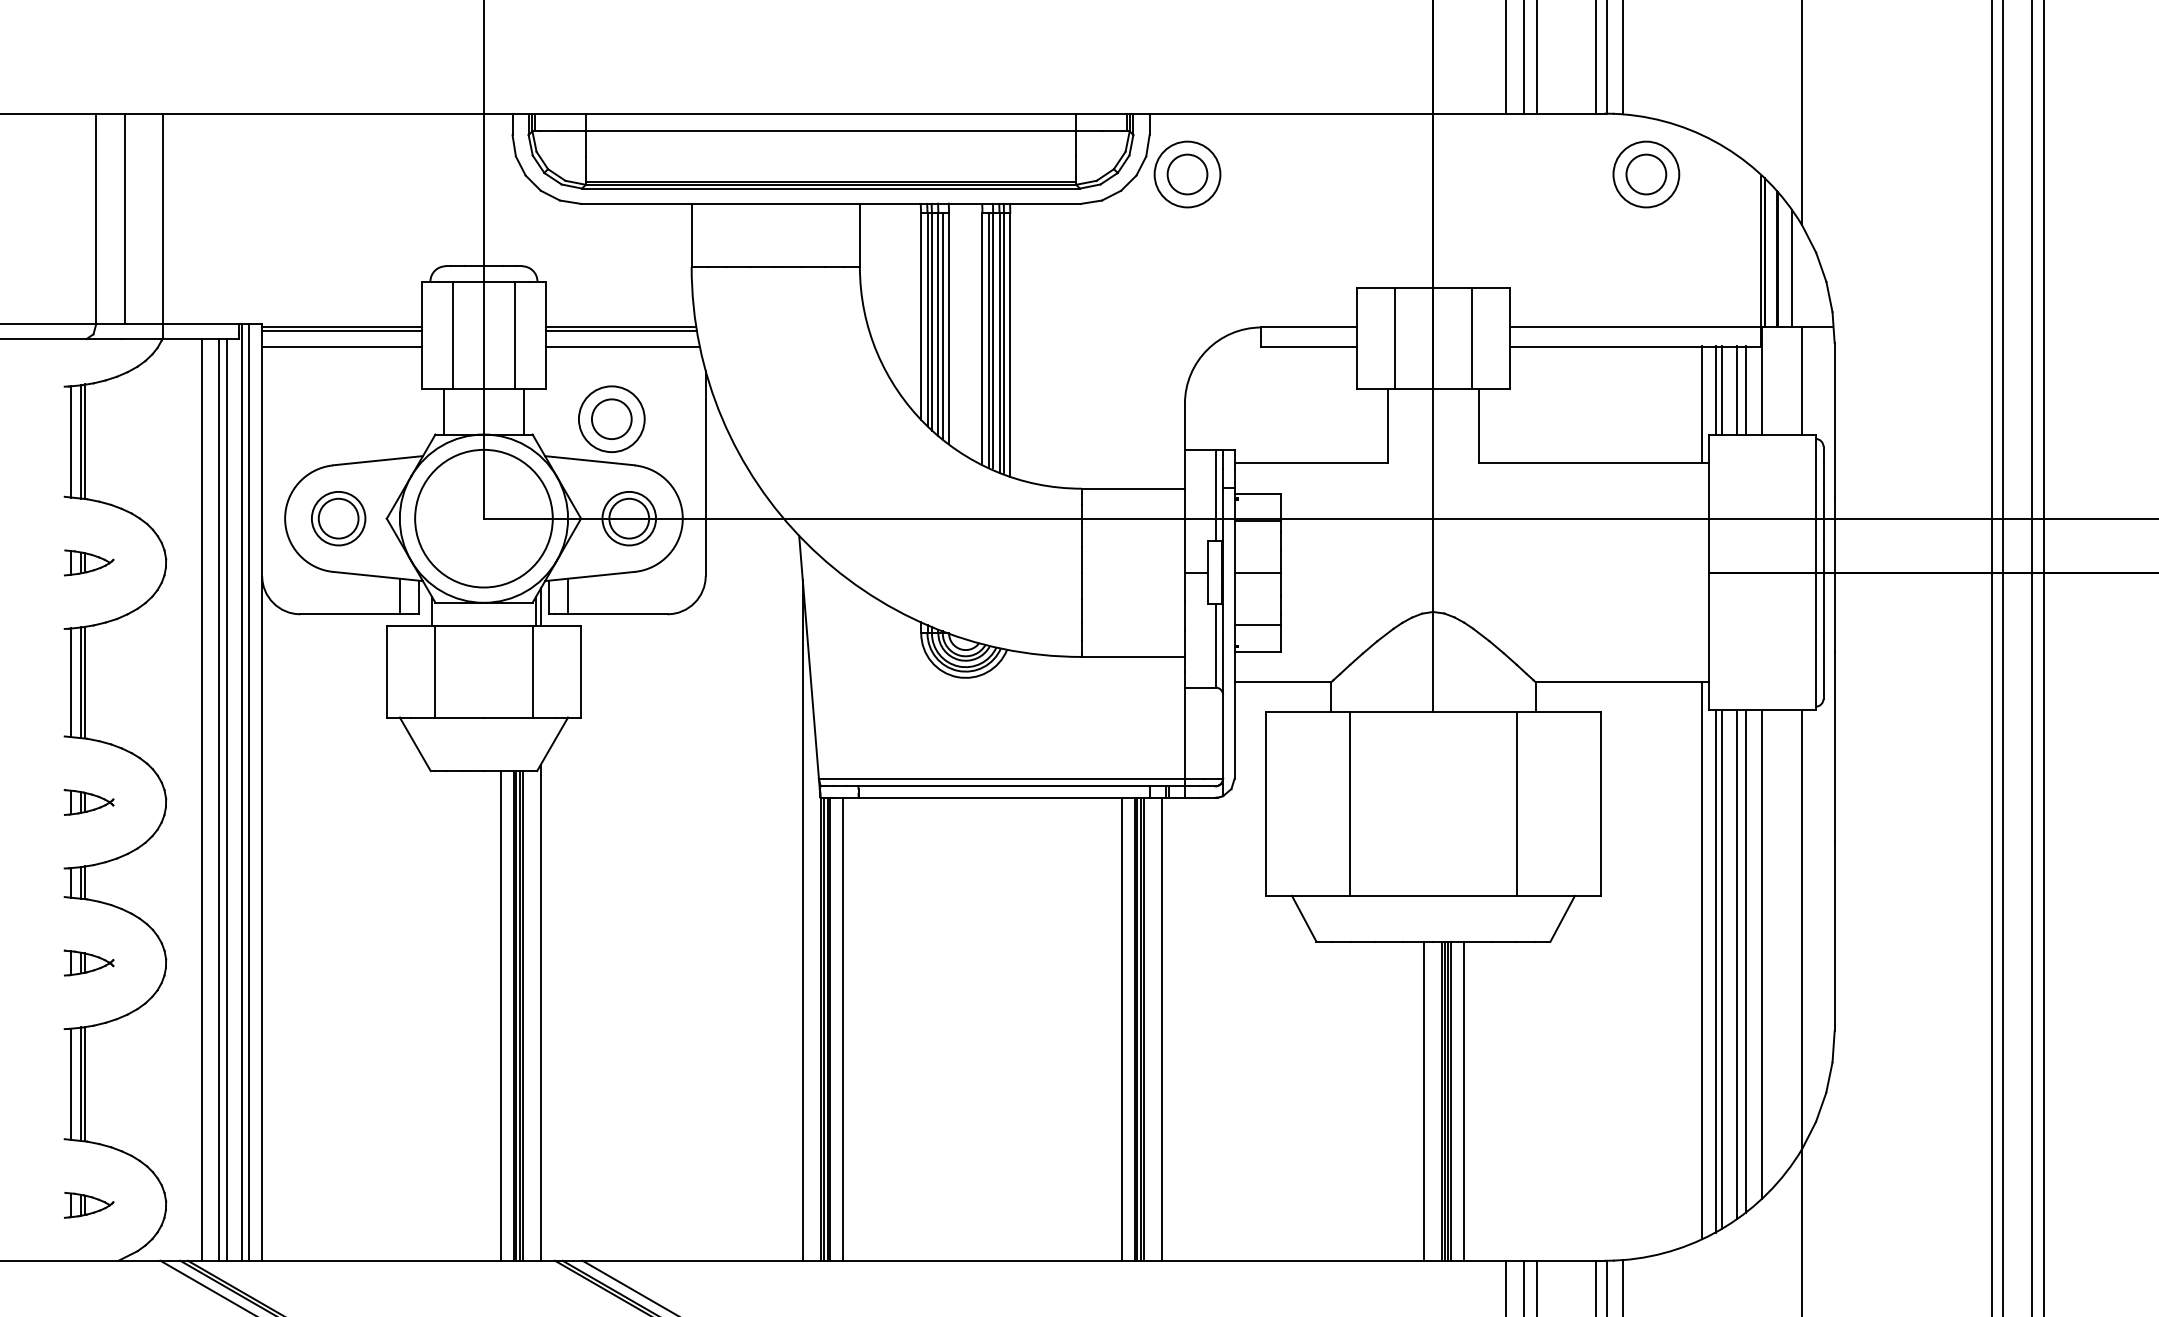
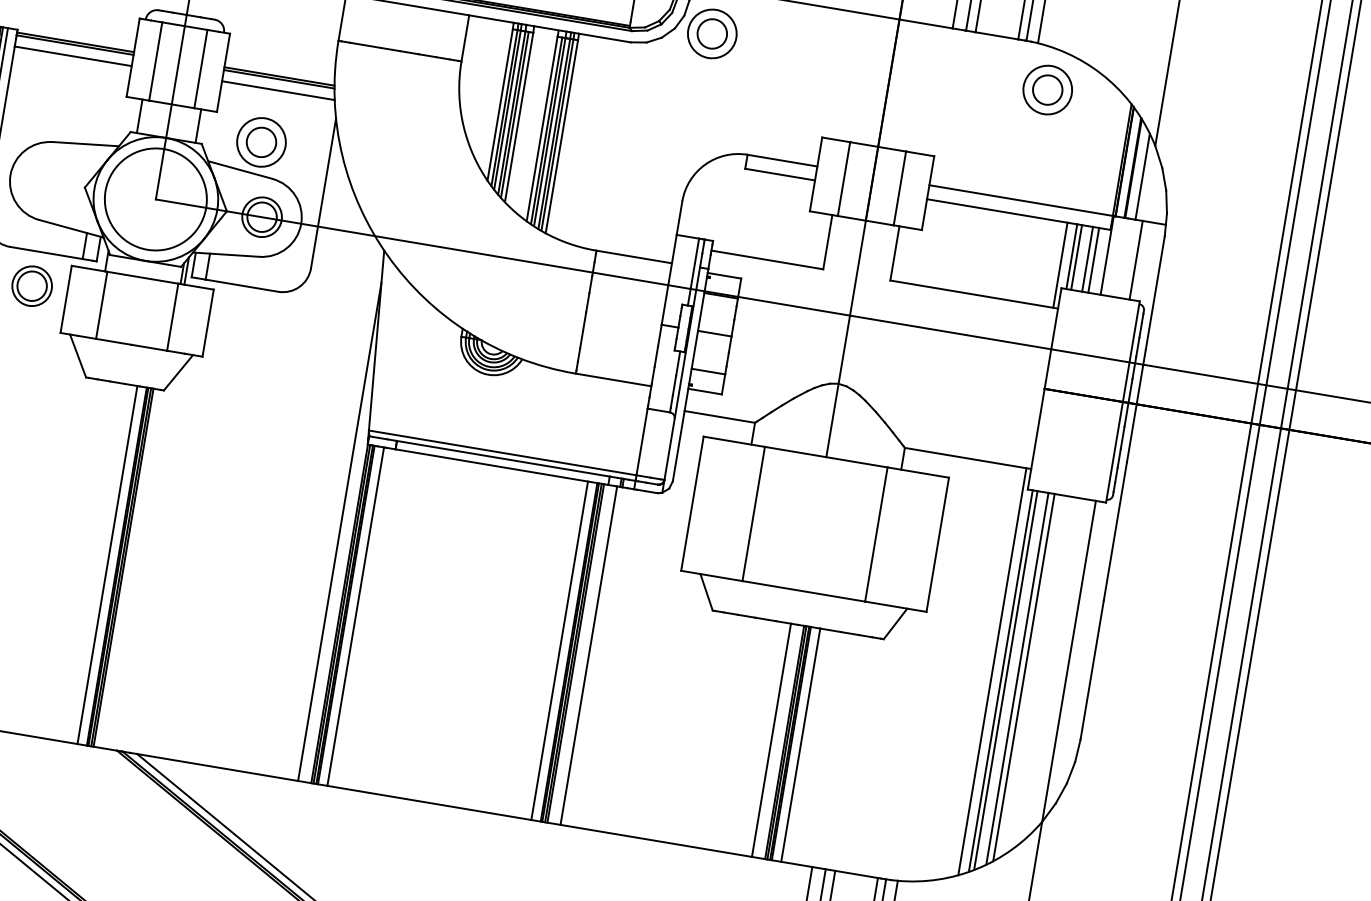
part: (338, 518) -> (32, 286), moved
line: (1762, 954) -> (1037, 674), removed
line: (540, 1012) -> (136, 567), removed

